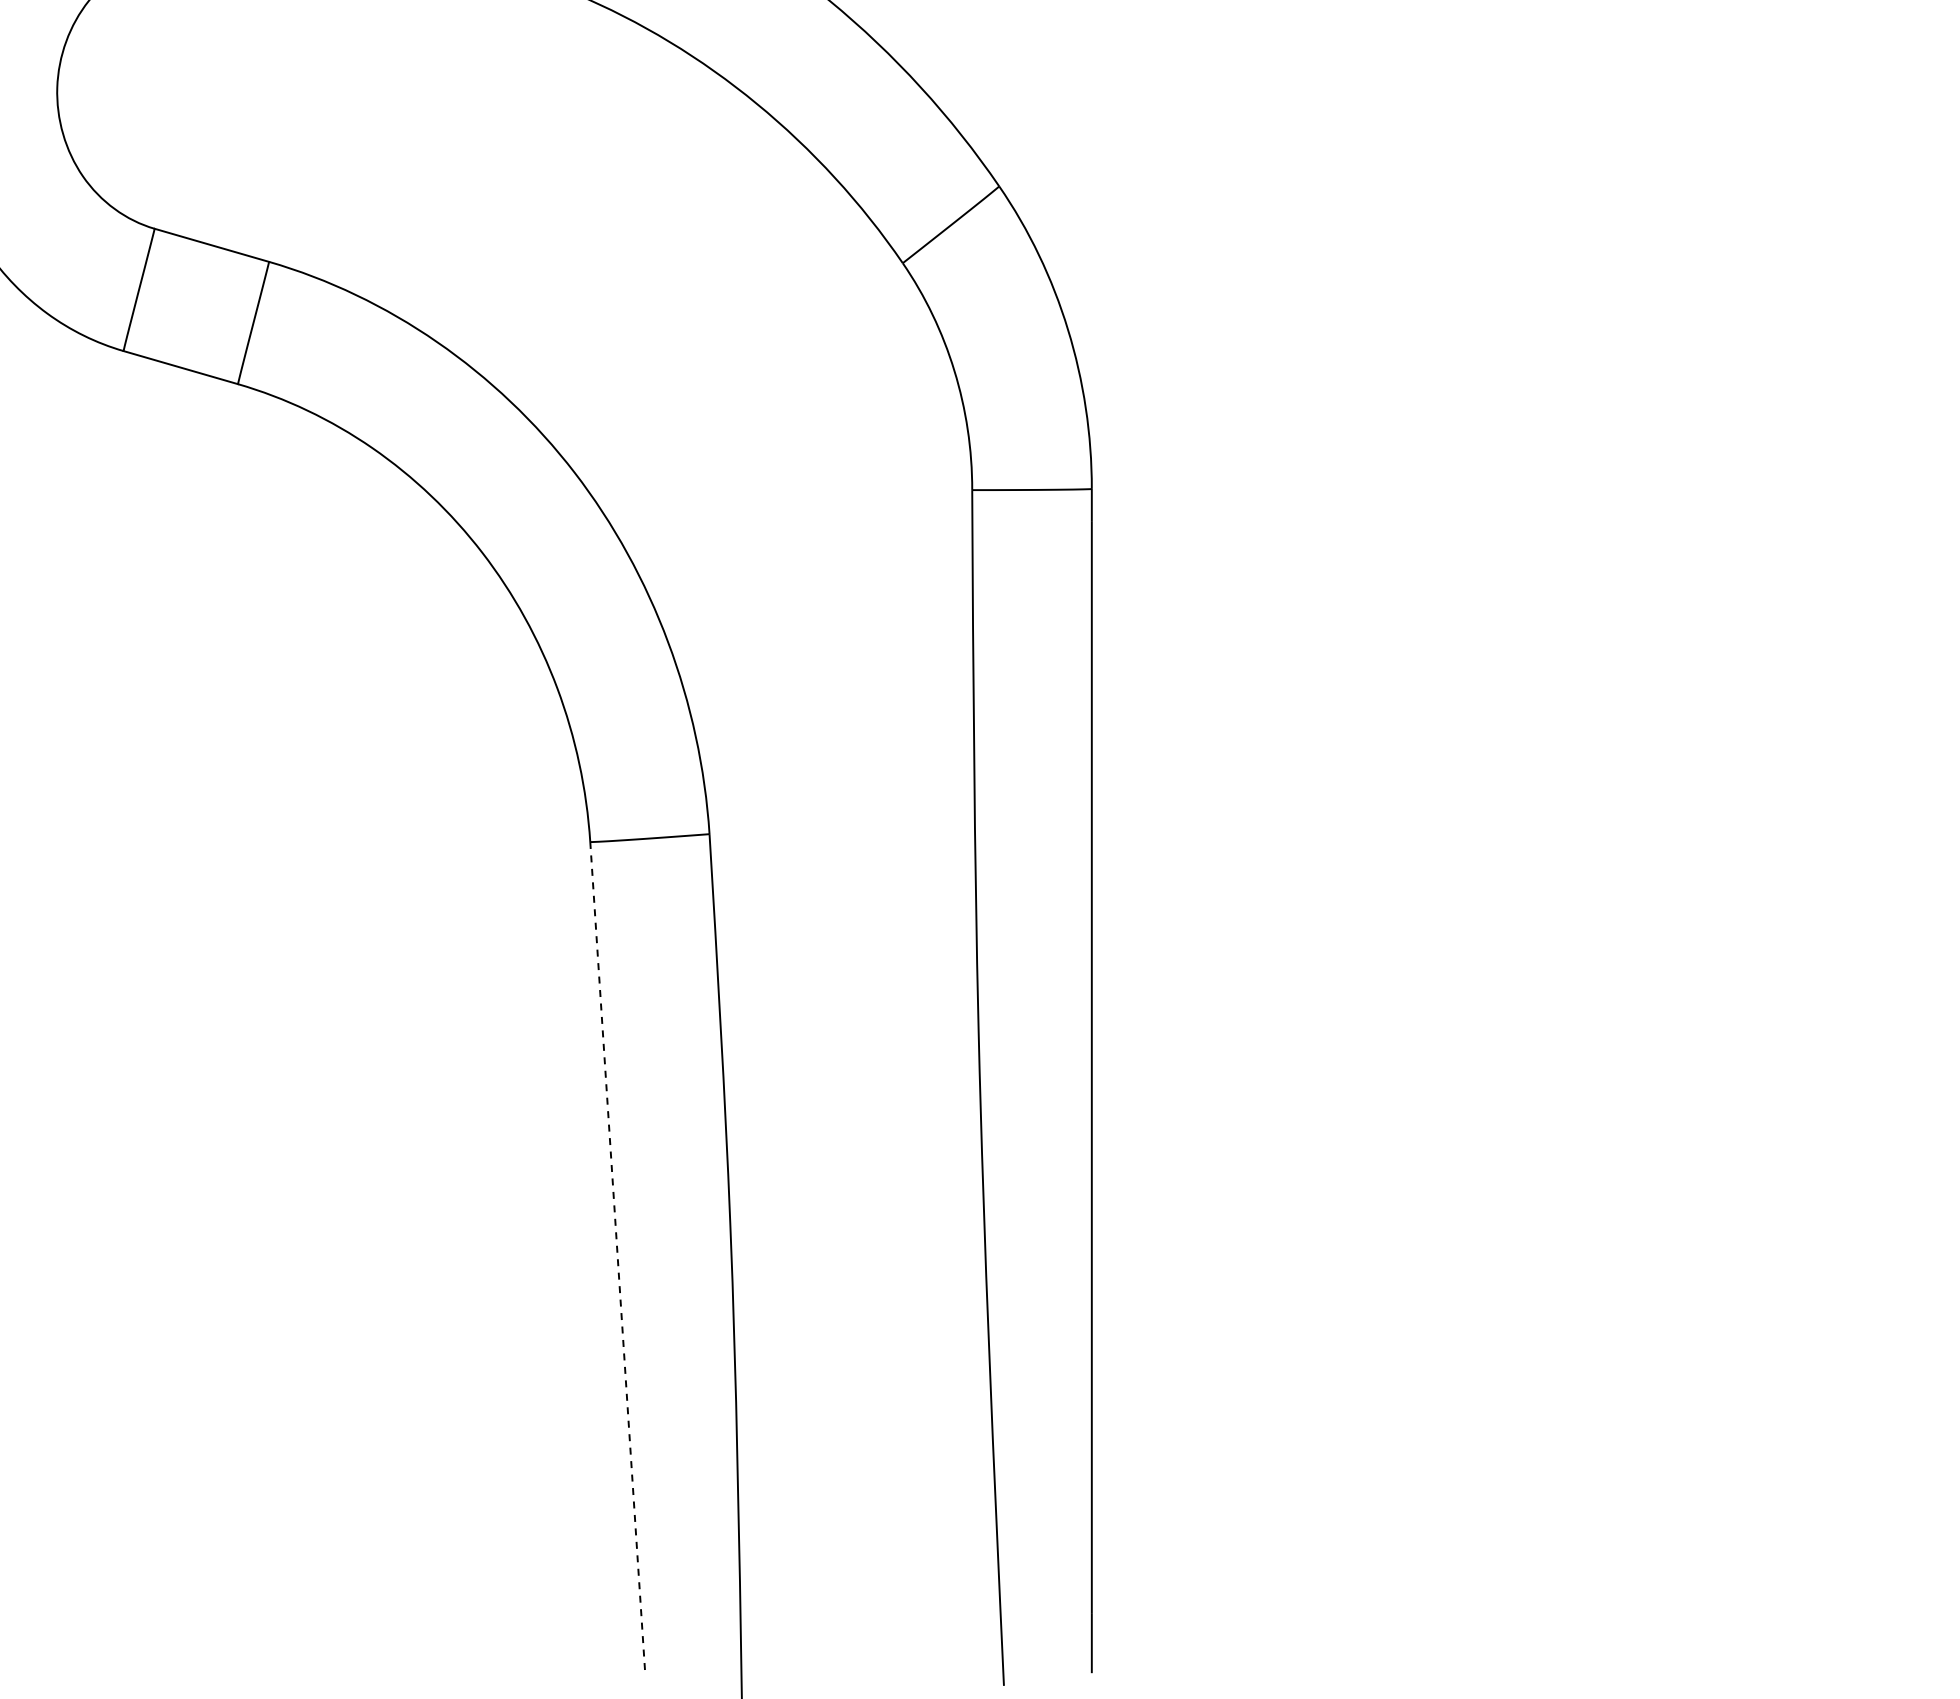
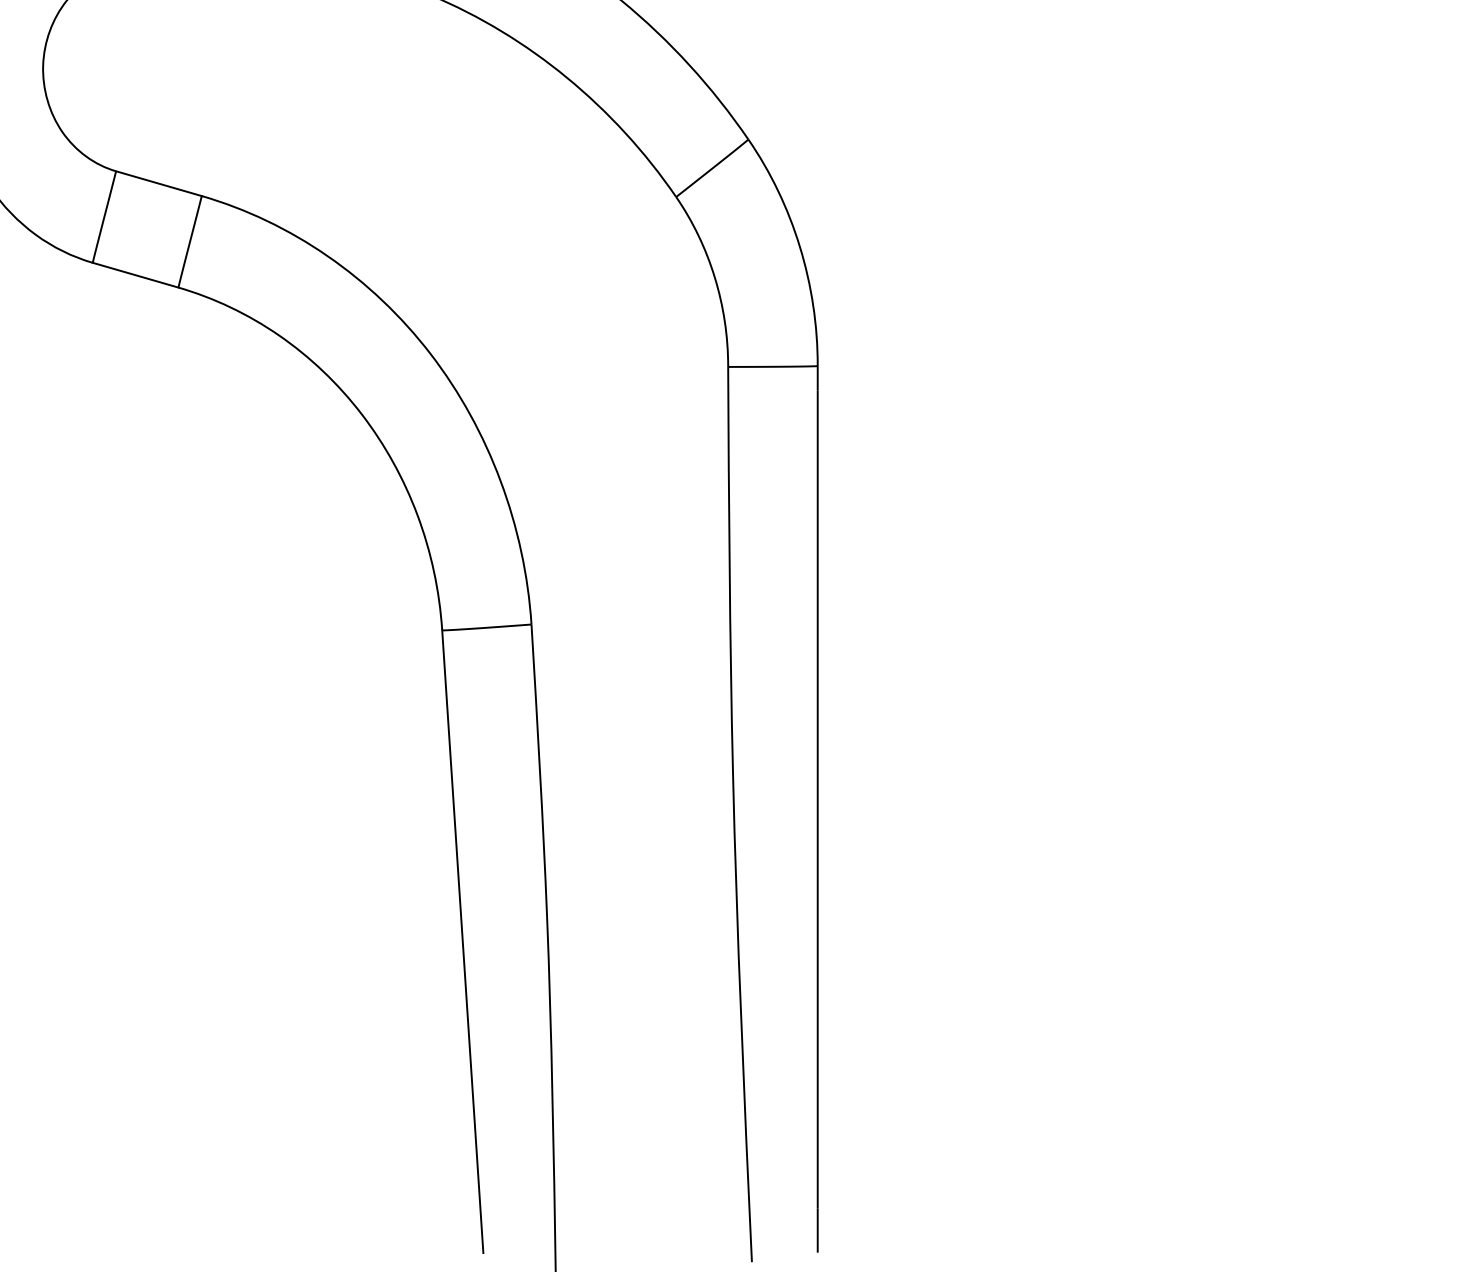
line: (617, 1257) -> (462, 941), dashed -> solid

